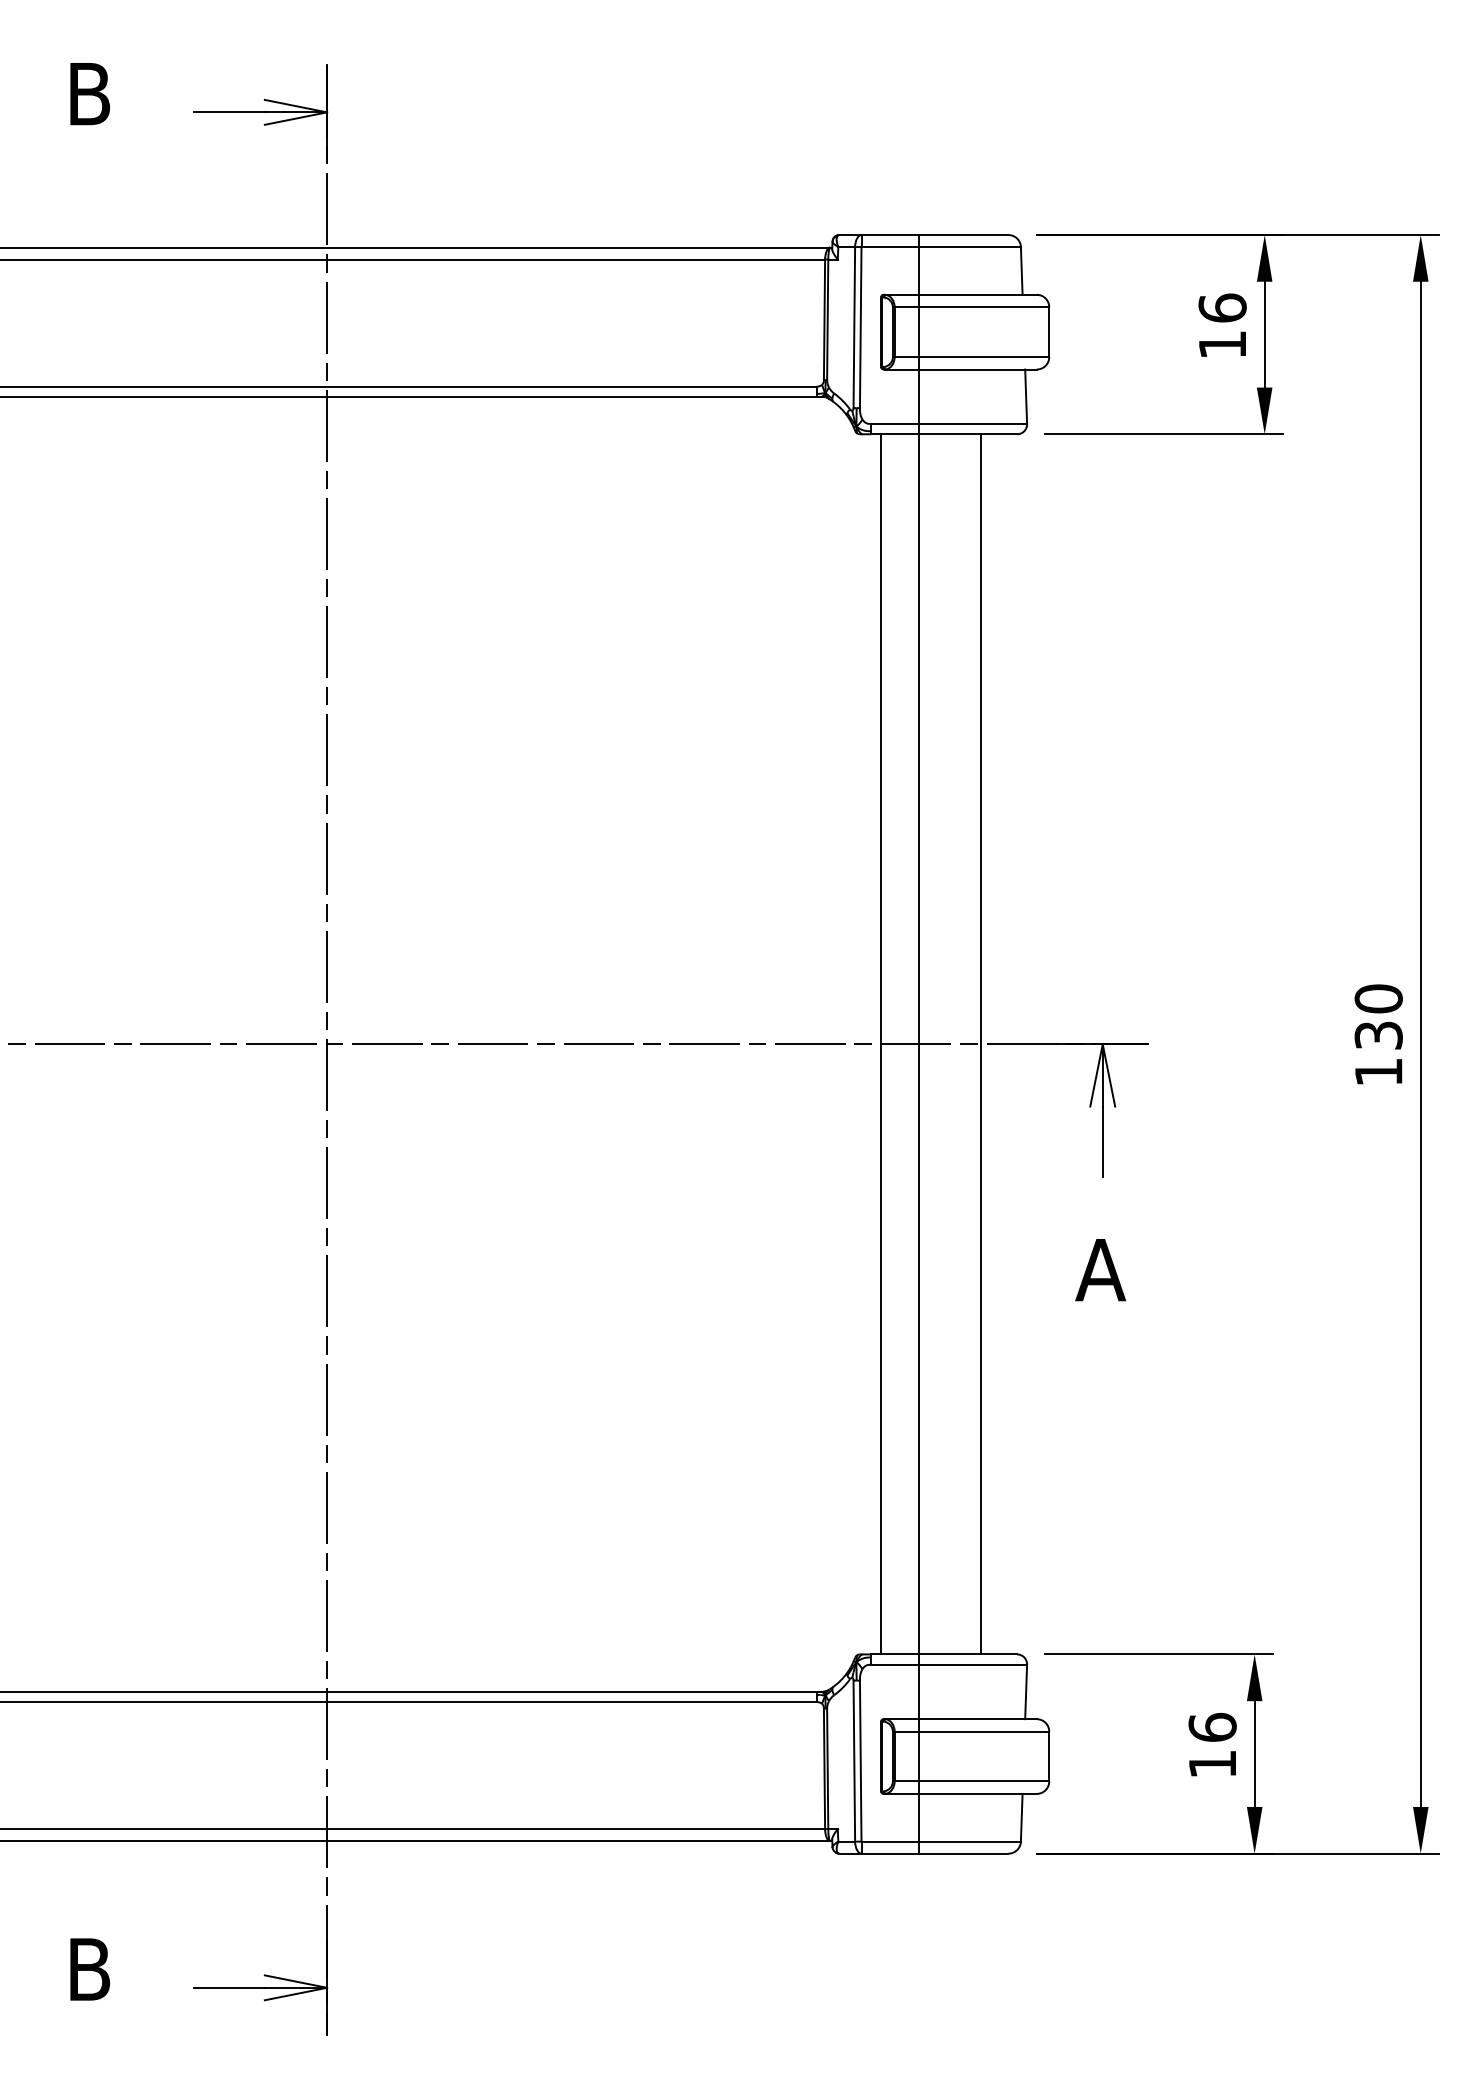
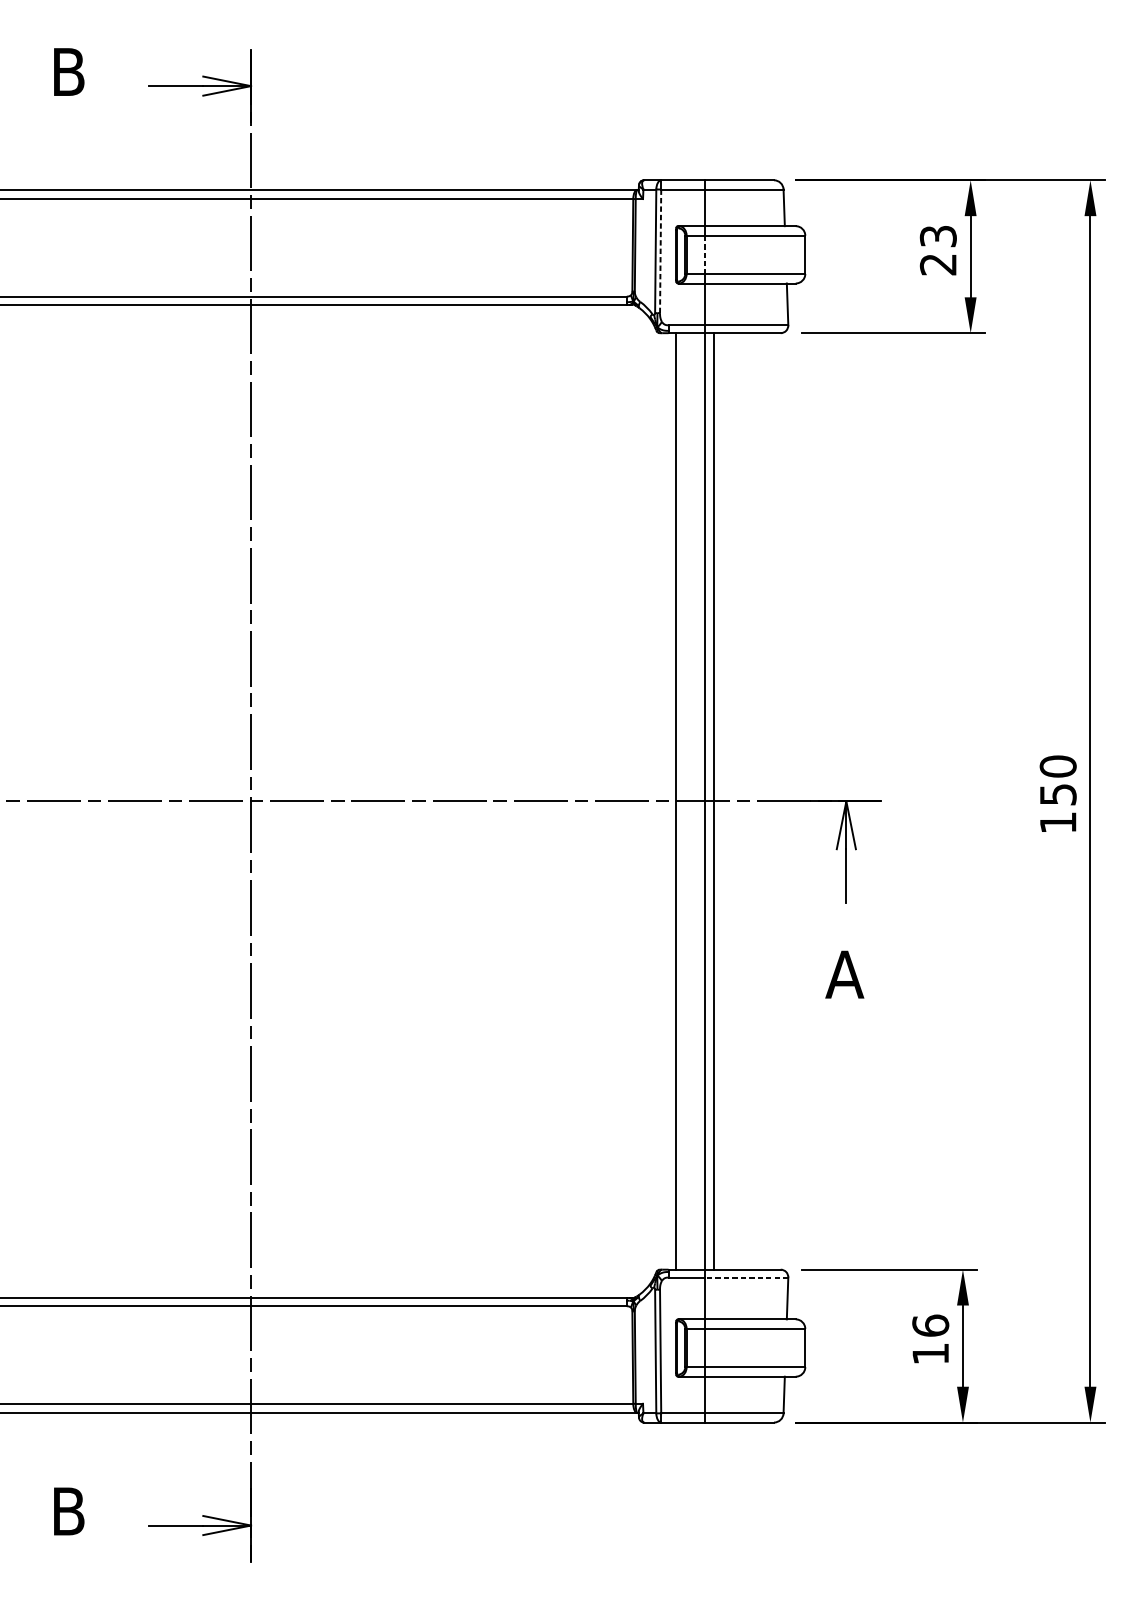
text: (1222, 325) -> (938, 249), 16 -> 23
line: (860, 327) -> (660, 251), solid -> dashed
line: (918, 332) -> (704, 255), solid -> dashed
text: (1378, 1034) -> (1058, 793), 130 -> 150
line: (980, 1044) -> (714, 801), moved
line: (972, 1664) -> (746, 1277), solid -> dashed

